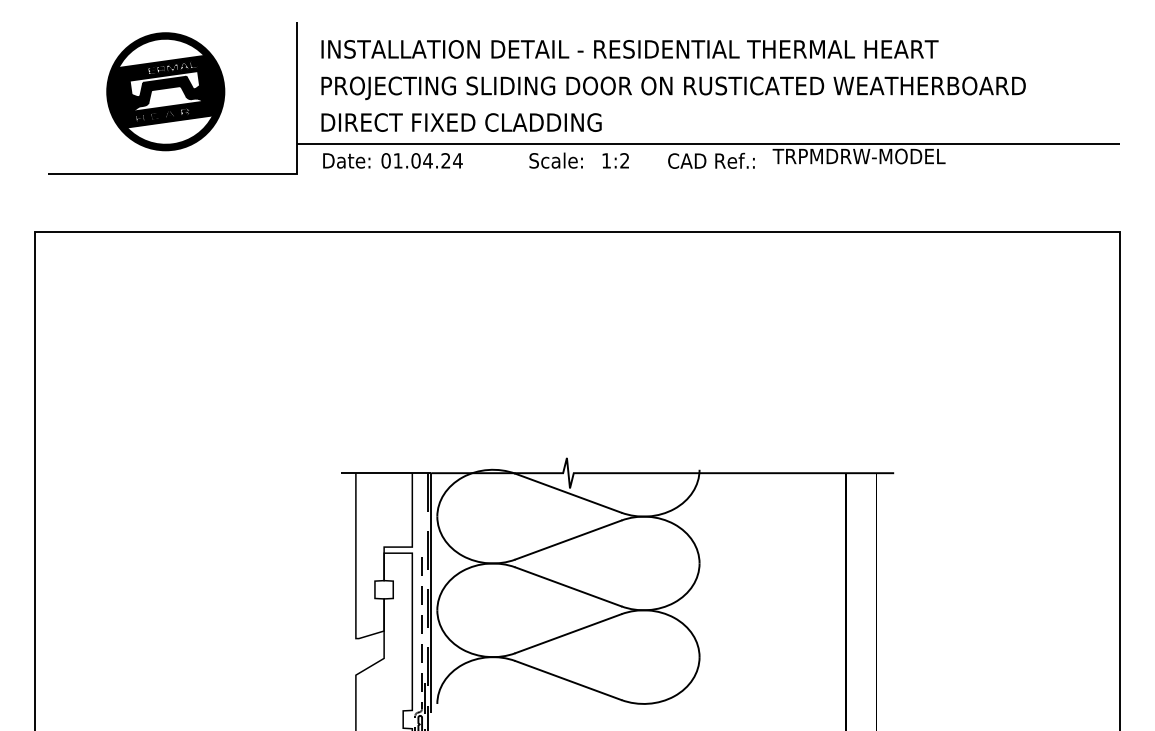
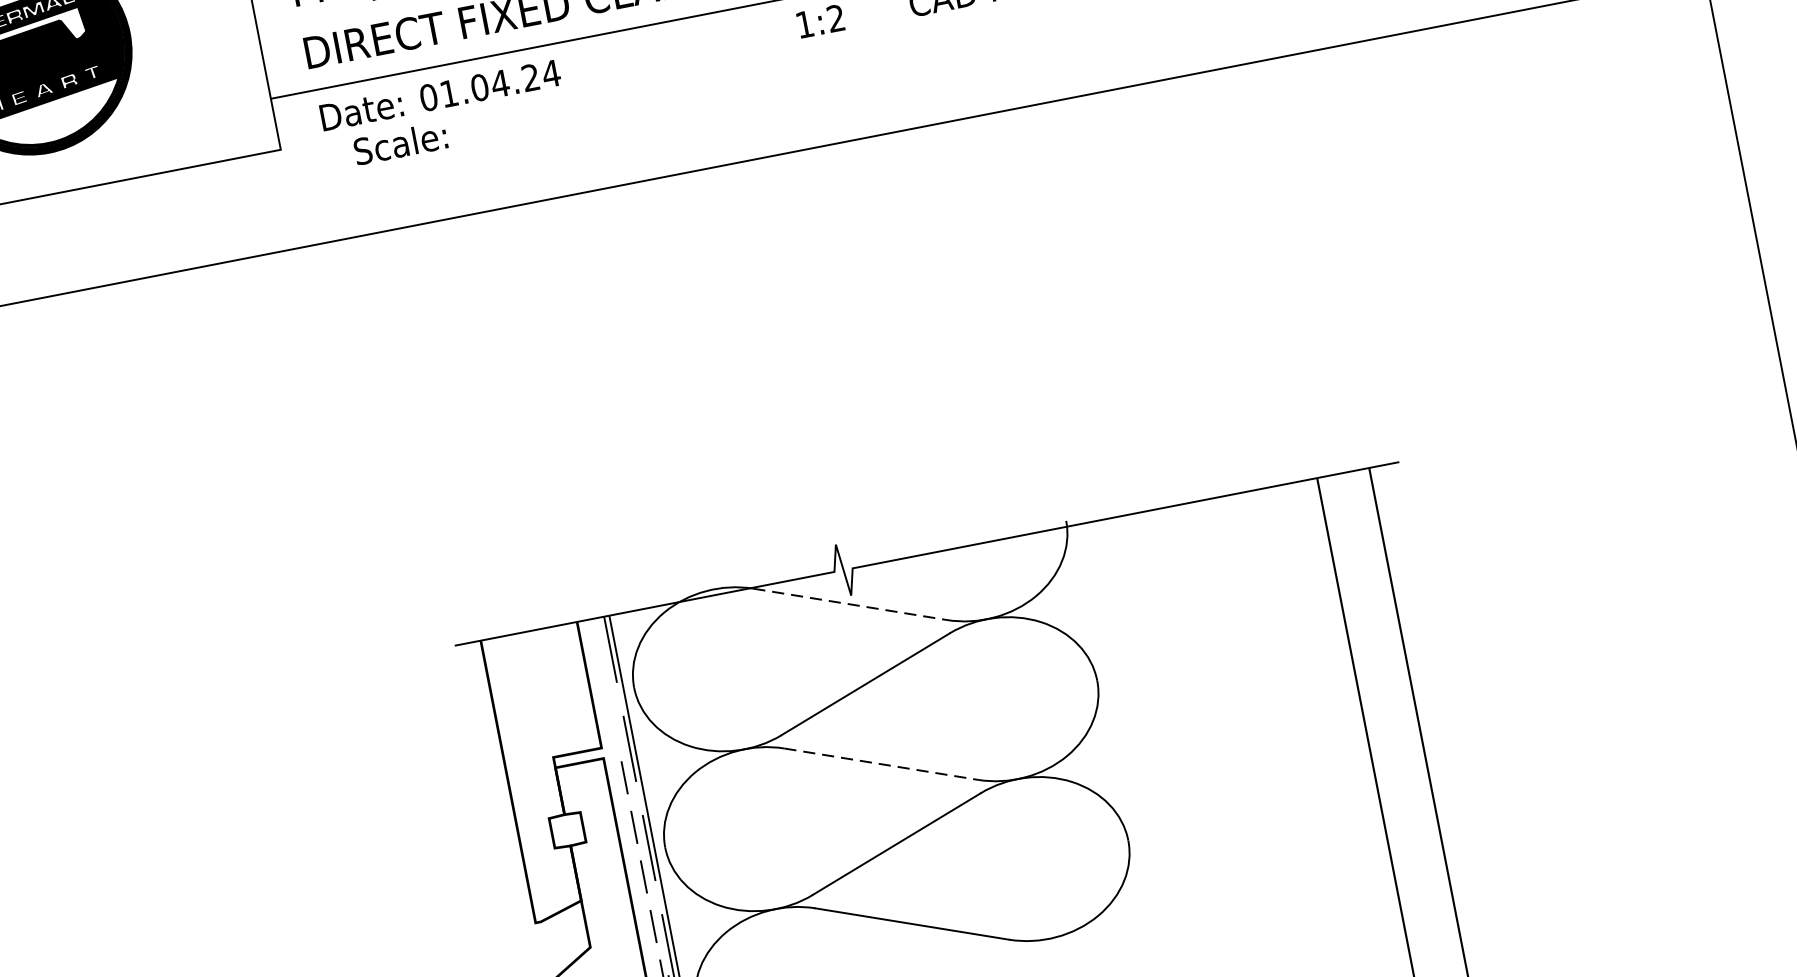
text: (555, 160) -> (399, 143), moved
line: (568, 493) -> (850, 604), solid -> dashed
line: (568, 587) -> (881, 765), solid -> dashed

